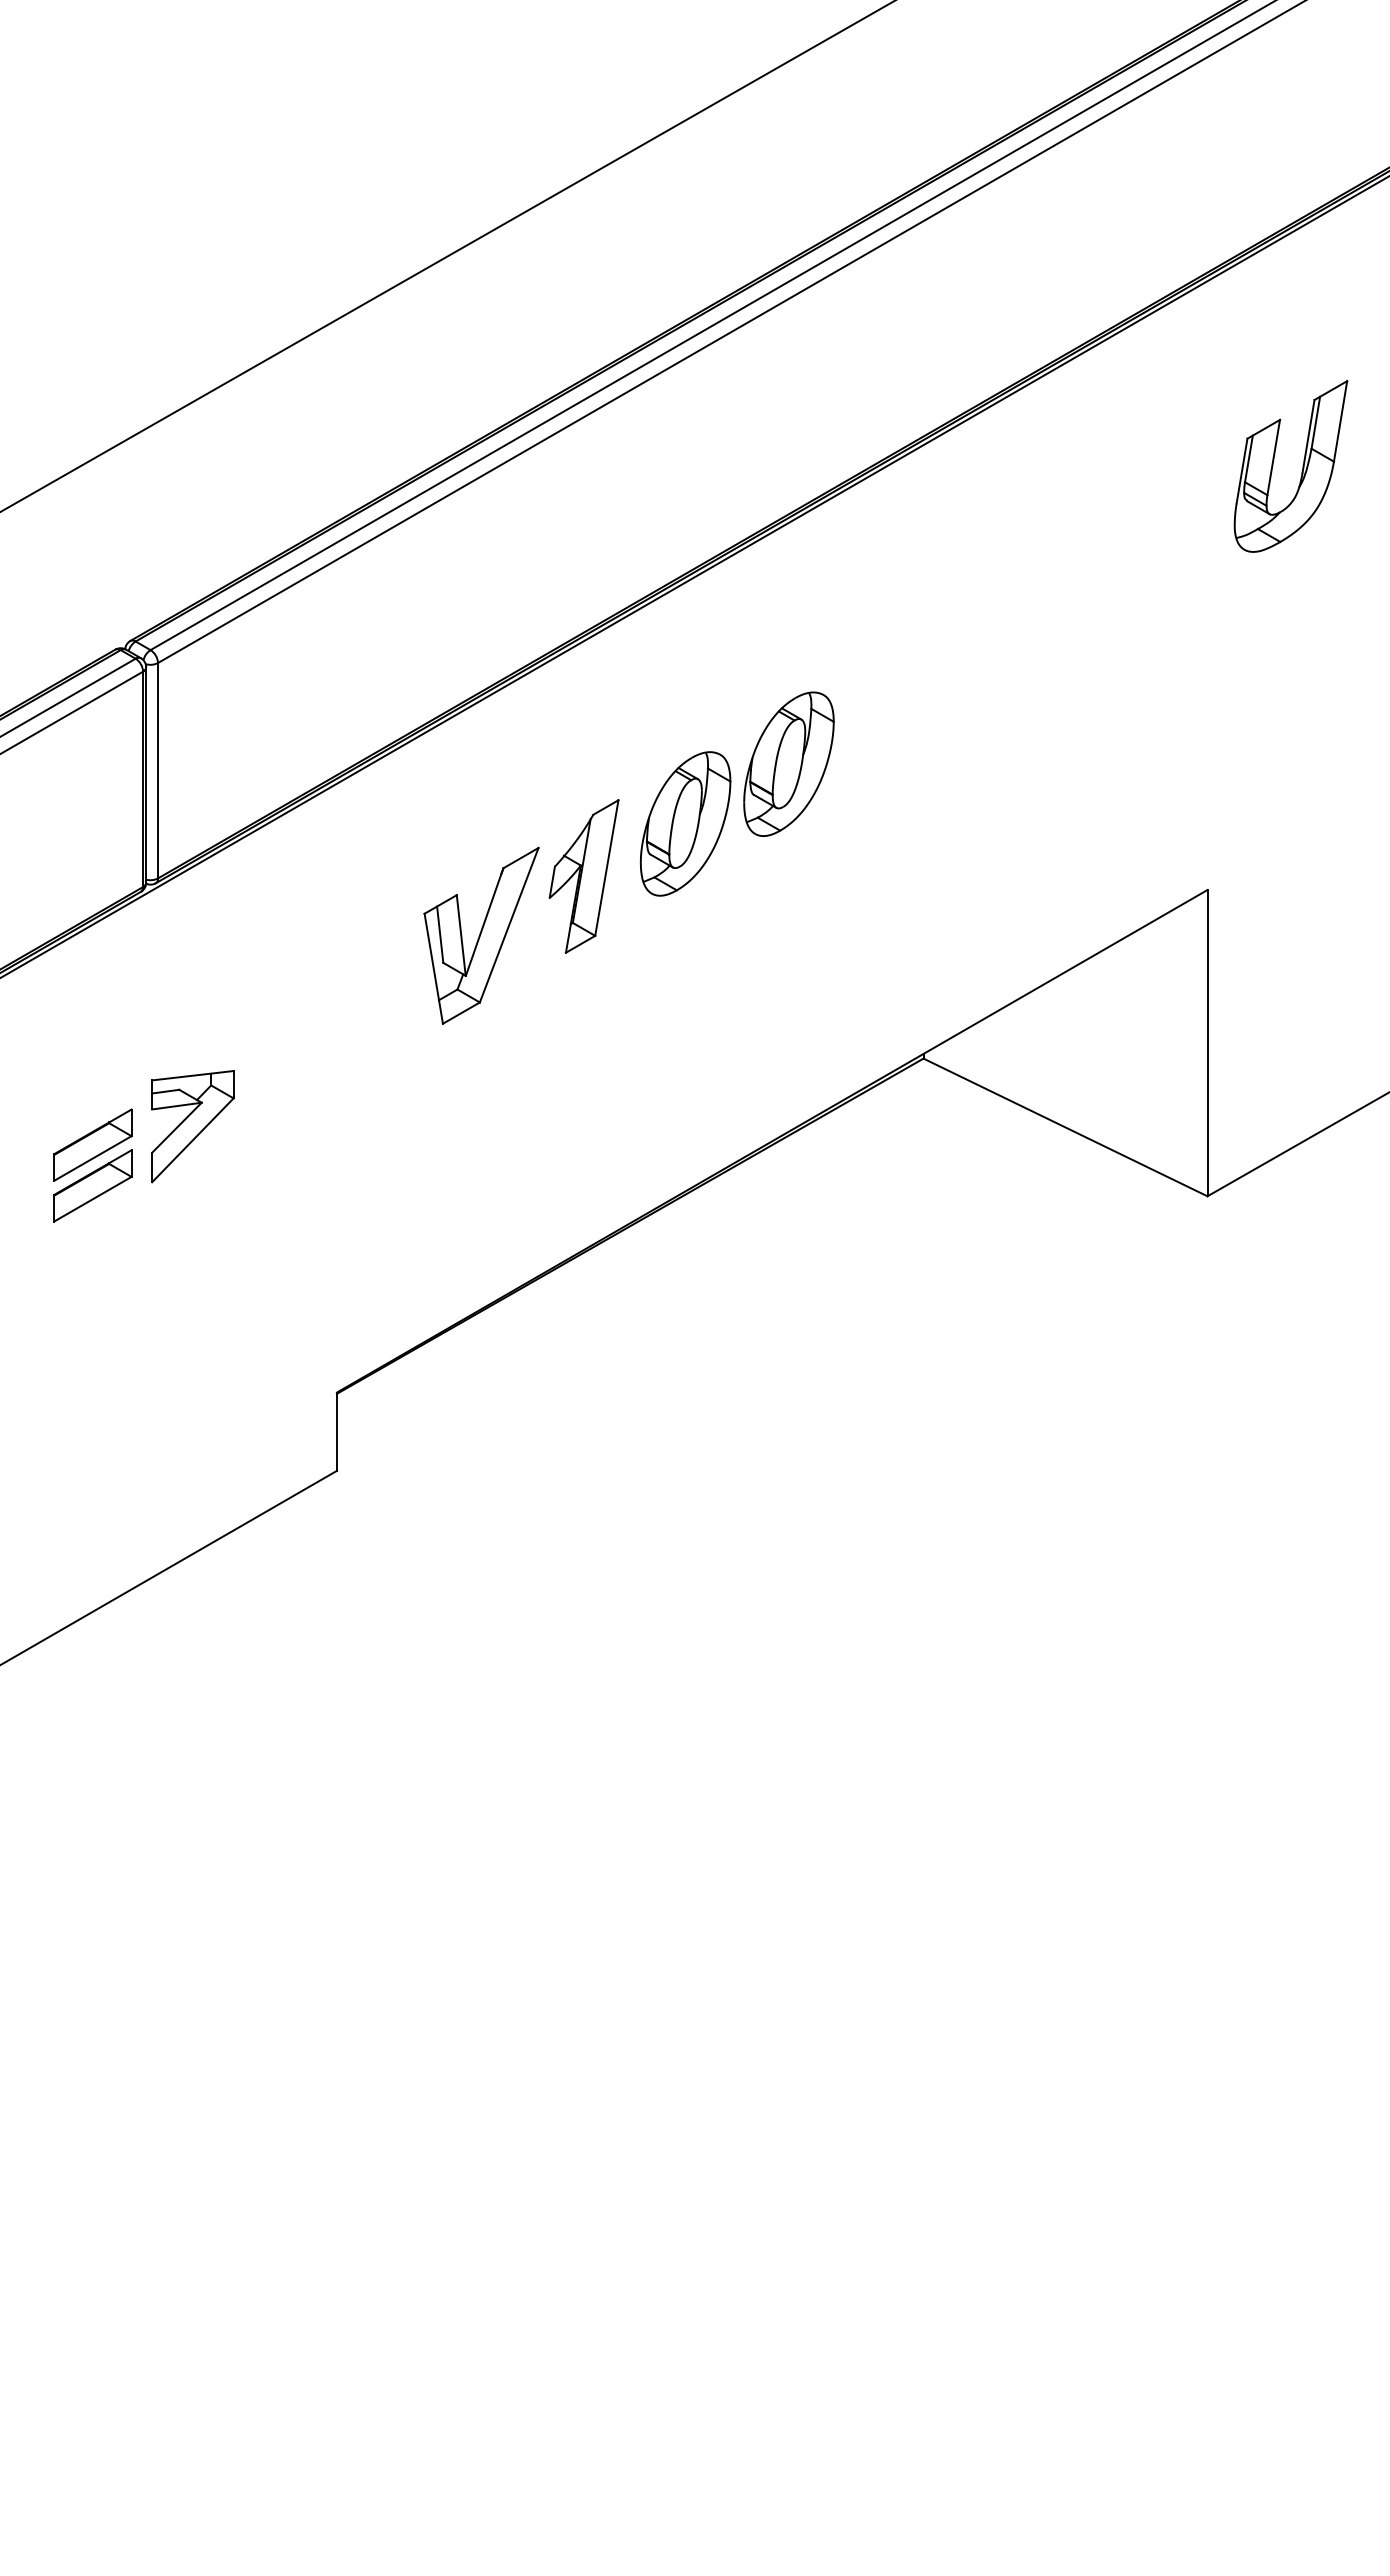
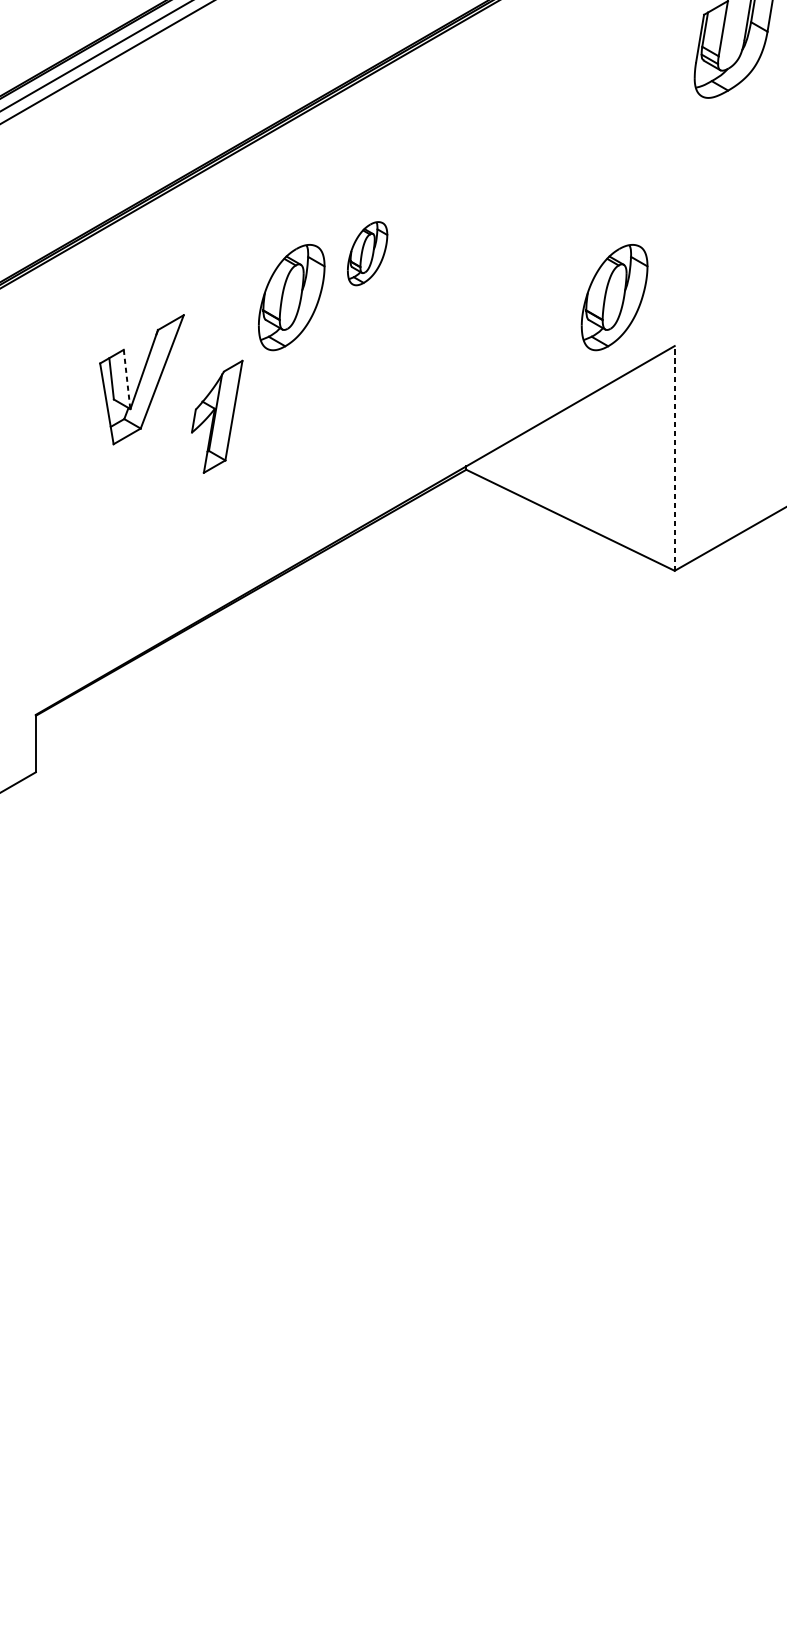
part: (788, 763) -> (367, 253), size x0.6
part: (1125, 823) -> (614, 297), added
part: (583, 876) -> (216, 416), moved
line: (461, 935) -> (127, 379), solid -> dashed
line: (1207, 1042) -> (674, 457), solid -> dashed

